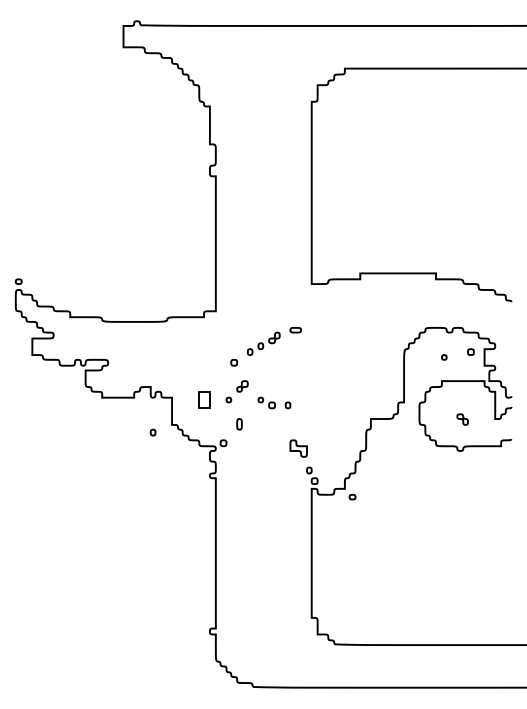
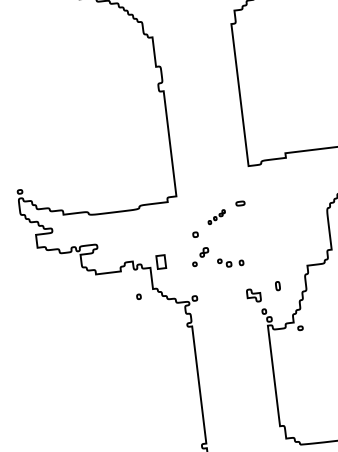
part: (263, 343) -> (216, 216), size x0.7
part: (204, 399) -> (161, 261), moved
part: (239, 424) -> (277, 286), moved

